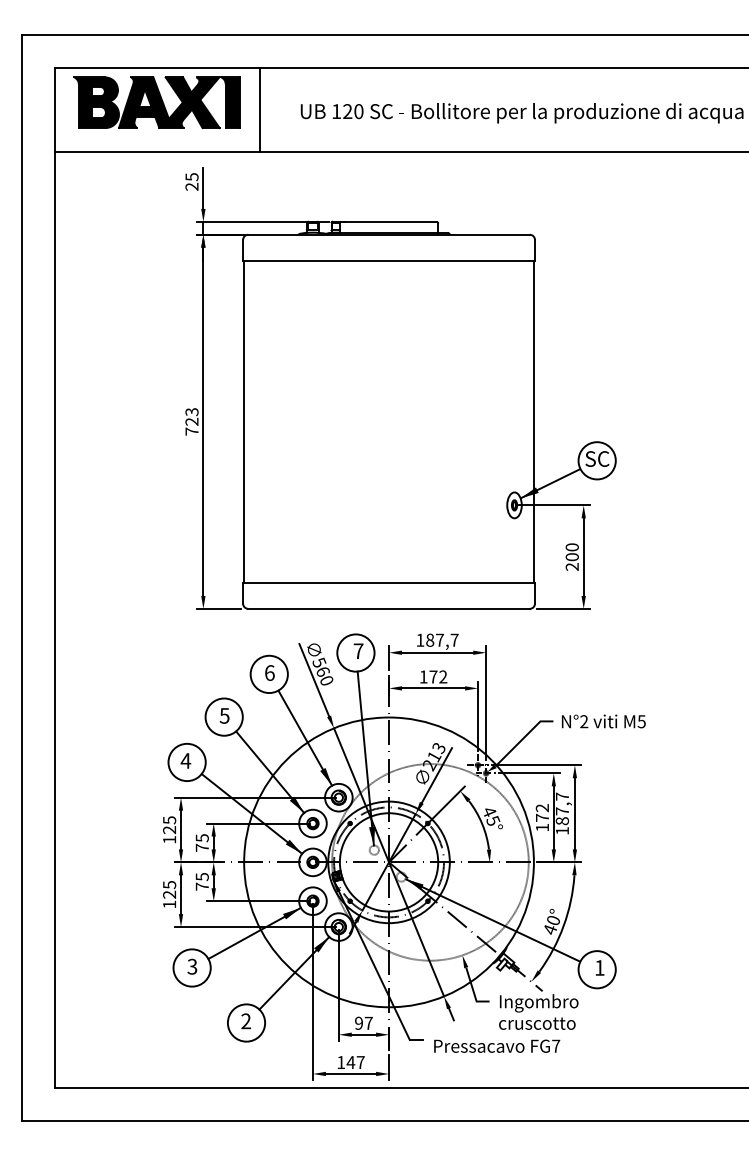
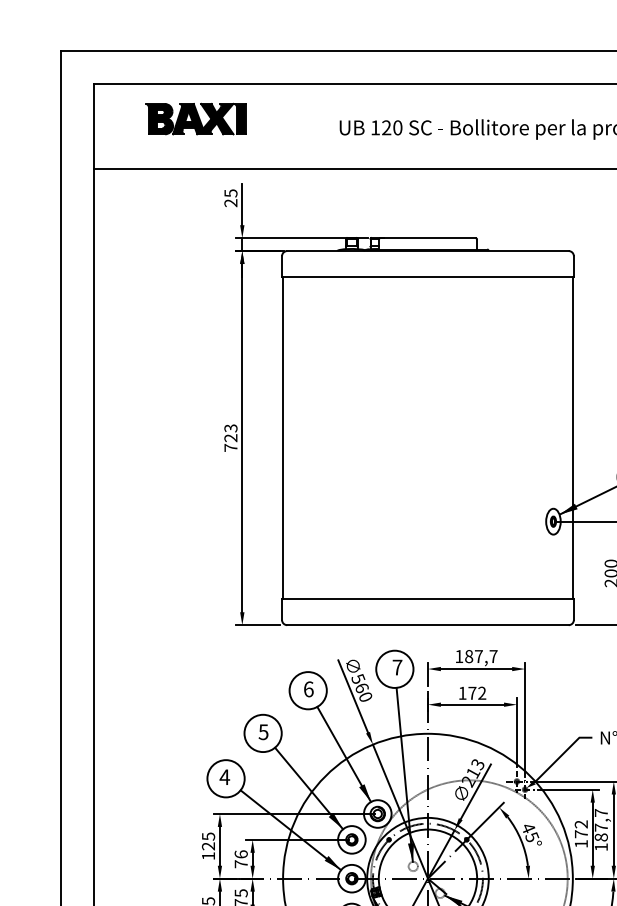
part: (156, 102) -> (195, 118), size x0.6
line: (259, 109) -> (298, 125), removed
text: (201, 838) -> (240, 854), 75 -> 76

